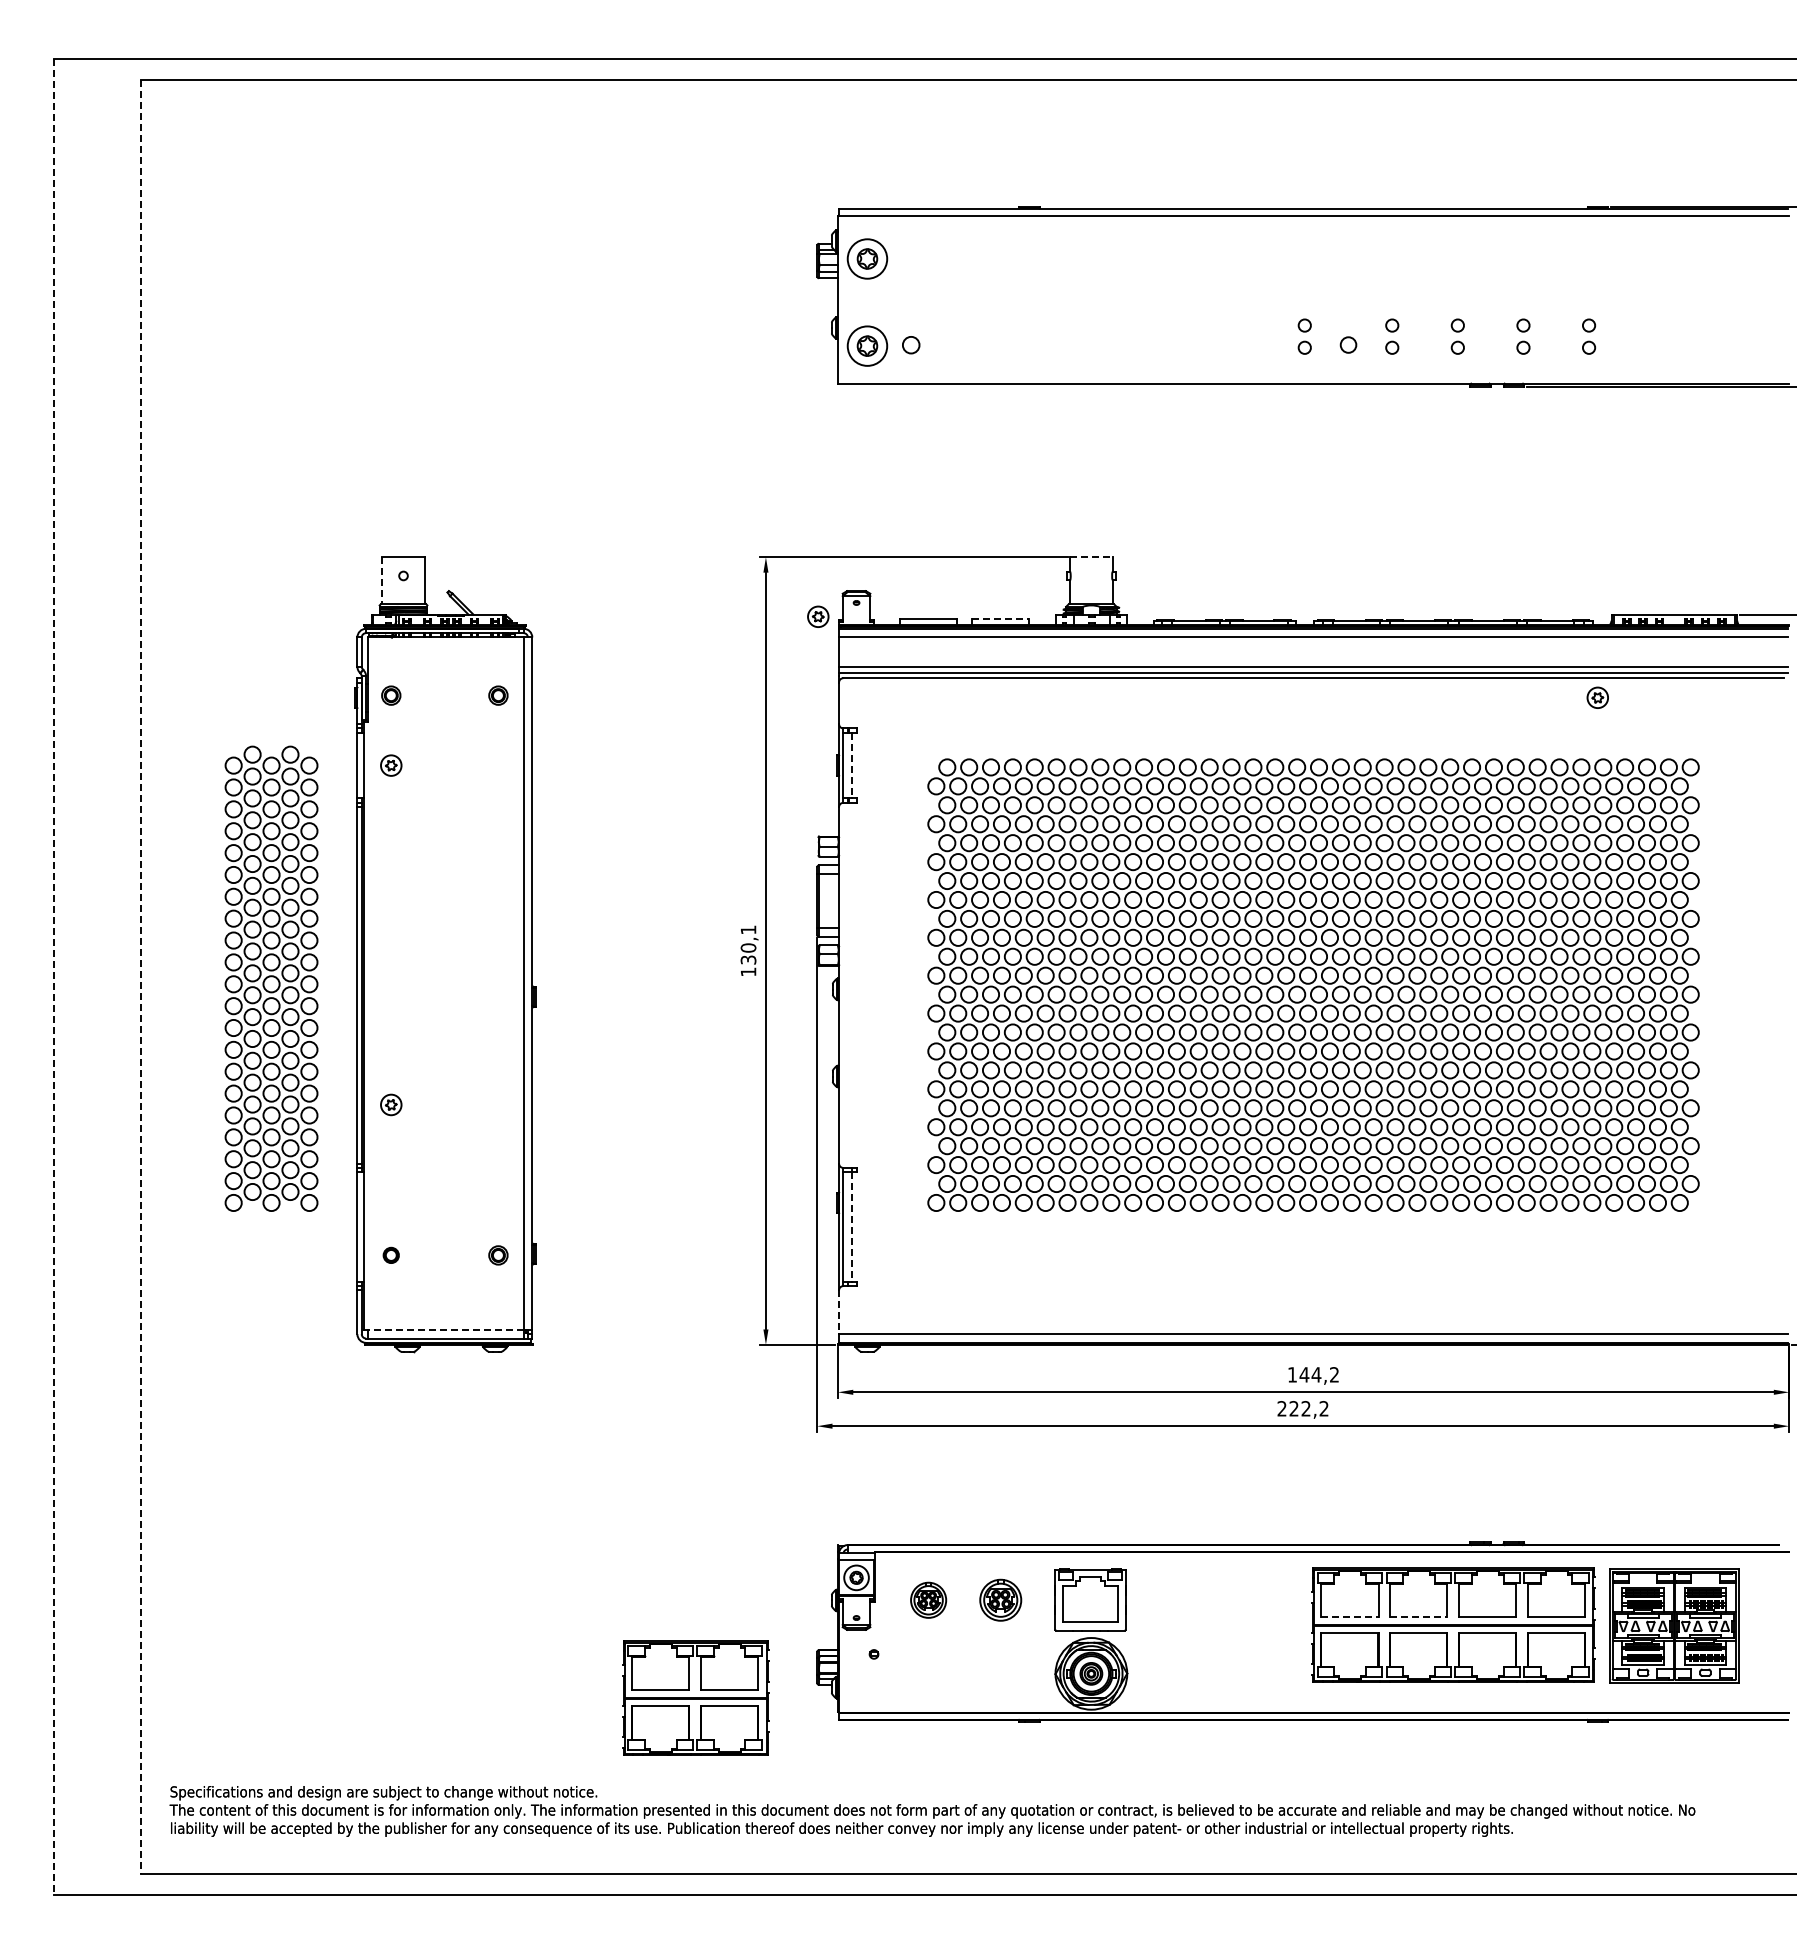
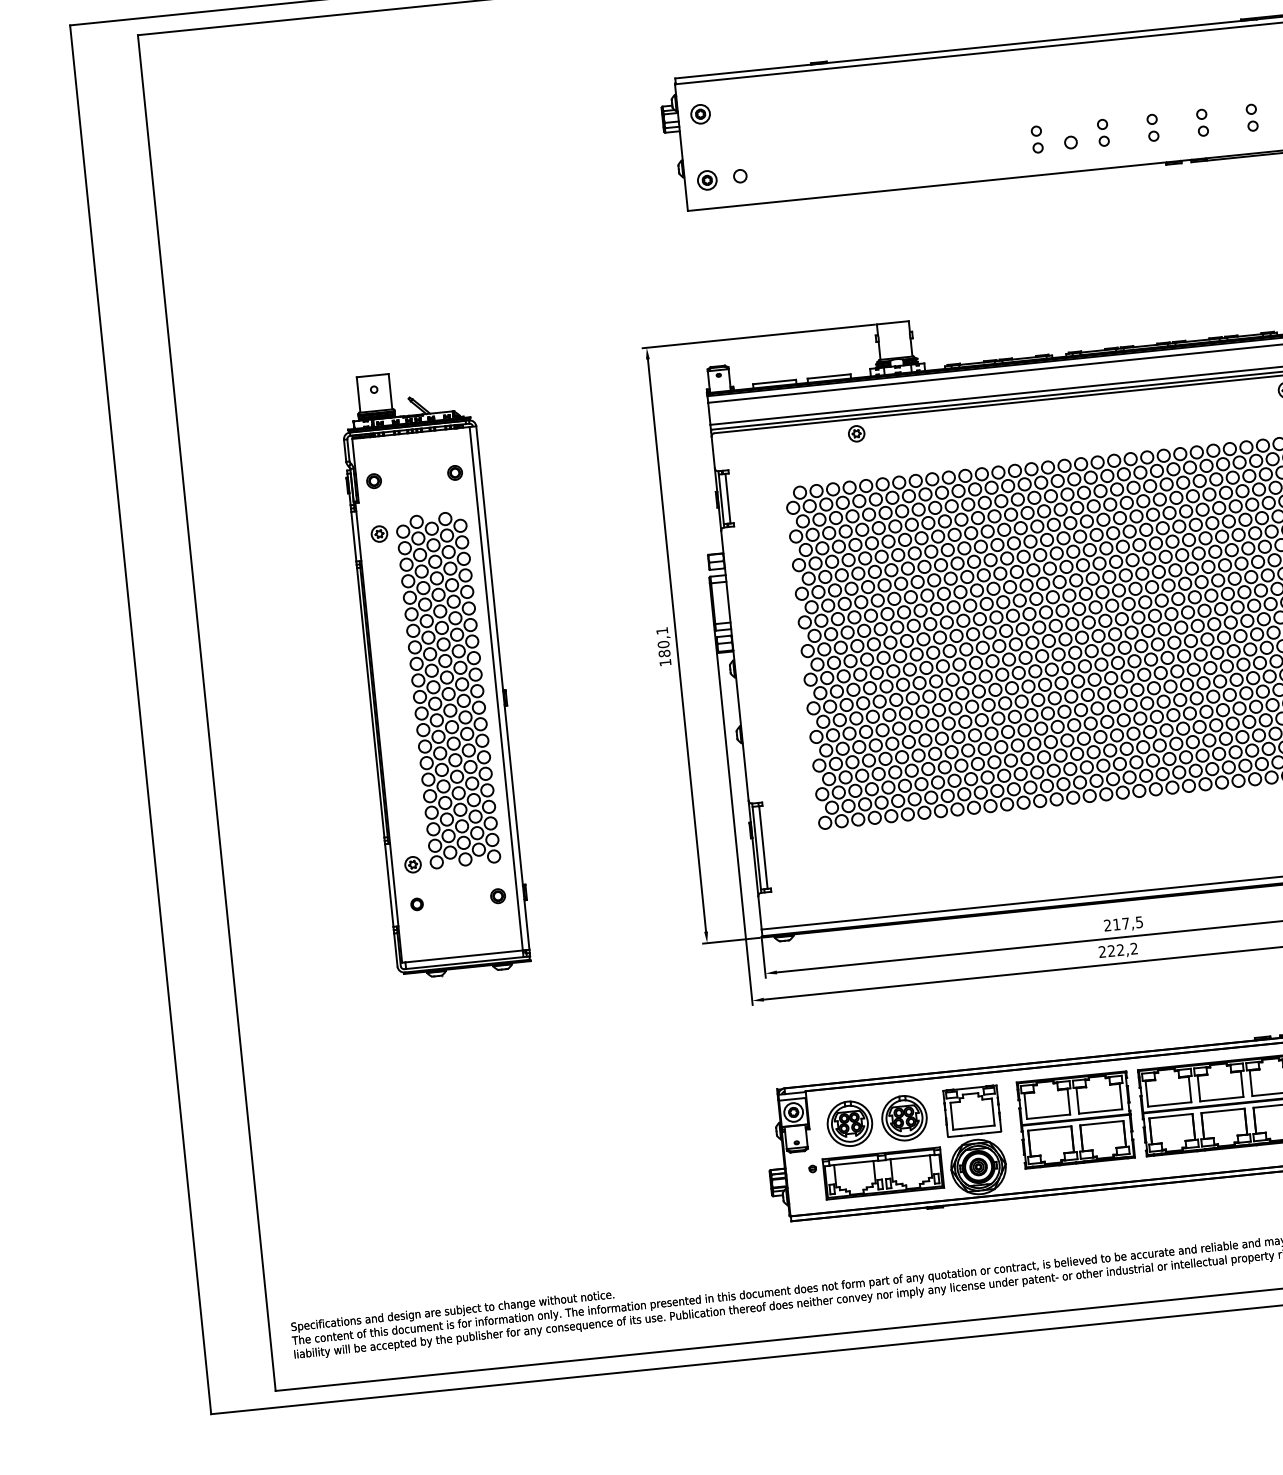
part: (867, 258) -> (700, 114), size x0.62
part: (867, 346) -> (707, 180), size x0.62
line: (1091, 557) -> (892, 322), dashed -> solid
line: (382, 581) -> (358, 395), dashed -> solid
part: (818, 616) -> (856, 433), moved
line: (1001, 619) -> (829, 376), dashed -> solid
line: (852, 765) -> (728, 498), dashed -> solid
text: (748, 959) -> (664, 653), 130,1 -> 180,1
line: (53, 977) -> (140, 720), dashed -> solid
line: (141, 977) -> (206, 713), dashed -> solid
part: (271, 978) -> (448, 689), moved
part: (391, 1104) -> (413, 864), moved
line: (852, 1227) -> (763, 847), dashed -> solid
line: (839, 1312) -> (760, 913), dashed -> solid
line: (445, 1329) -> (463, 956), dashed -> solid
text: (1313, 1374) -> (1123, 923), 144,2 -> 217,5
part: (928, 1600) -> (849, 1124), size x1.67
part: (1000, 1600) -> (904, 1118), size x1.43
line: (1349, 1617) -> (1169, 1104), dashed -> solid
line: (1418, 1617) -> (1221, 1099), dashed -> solid
part: (965, 1669) -> (883, 1173), added
part: (695, 1697) -> (1075, 1119), moved

